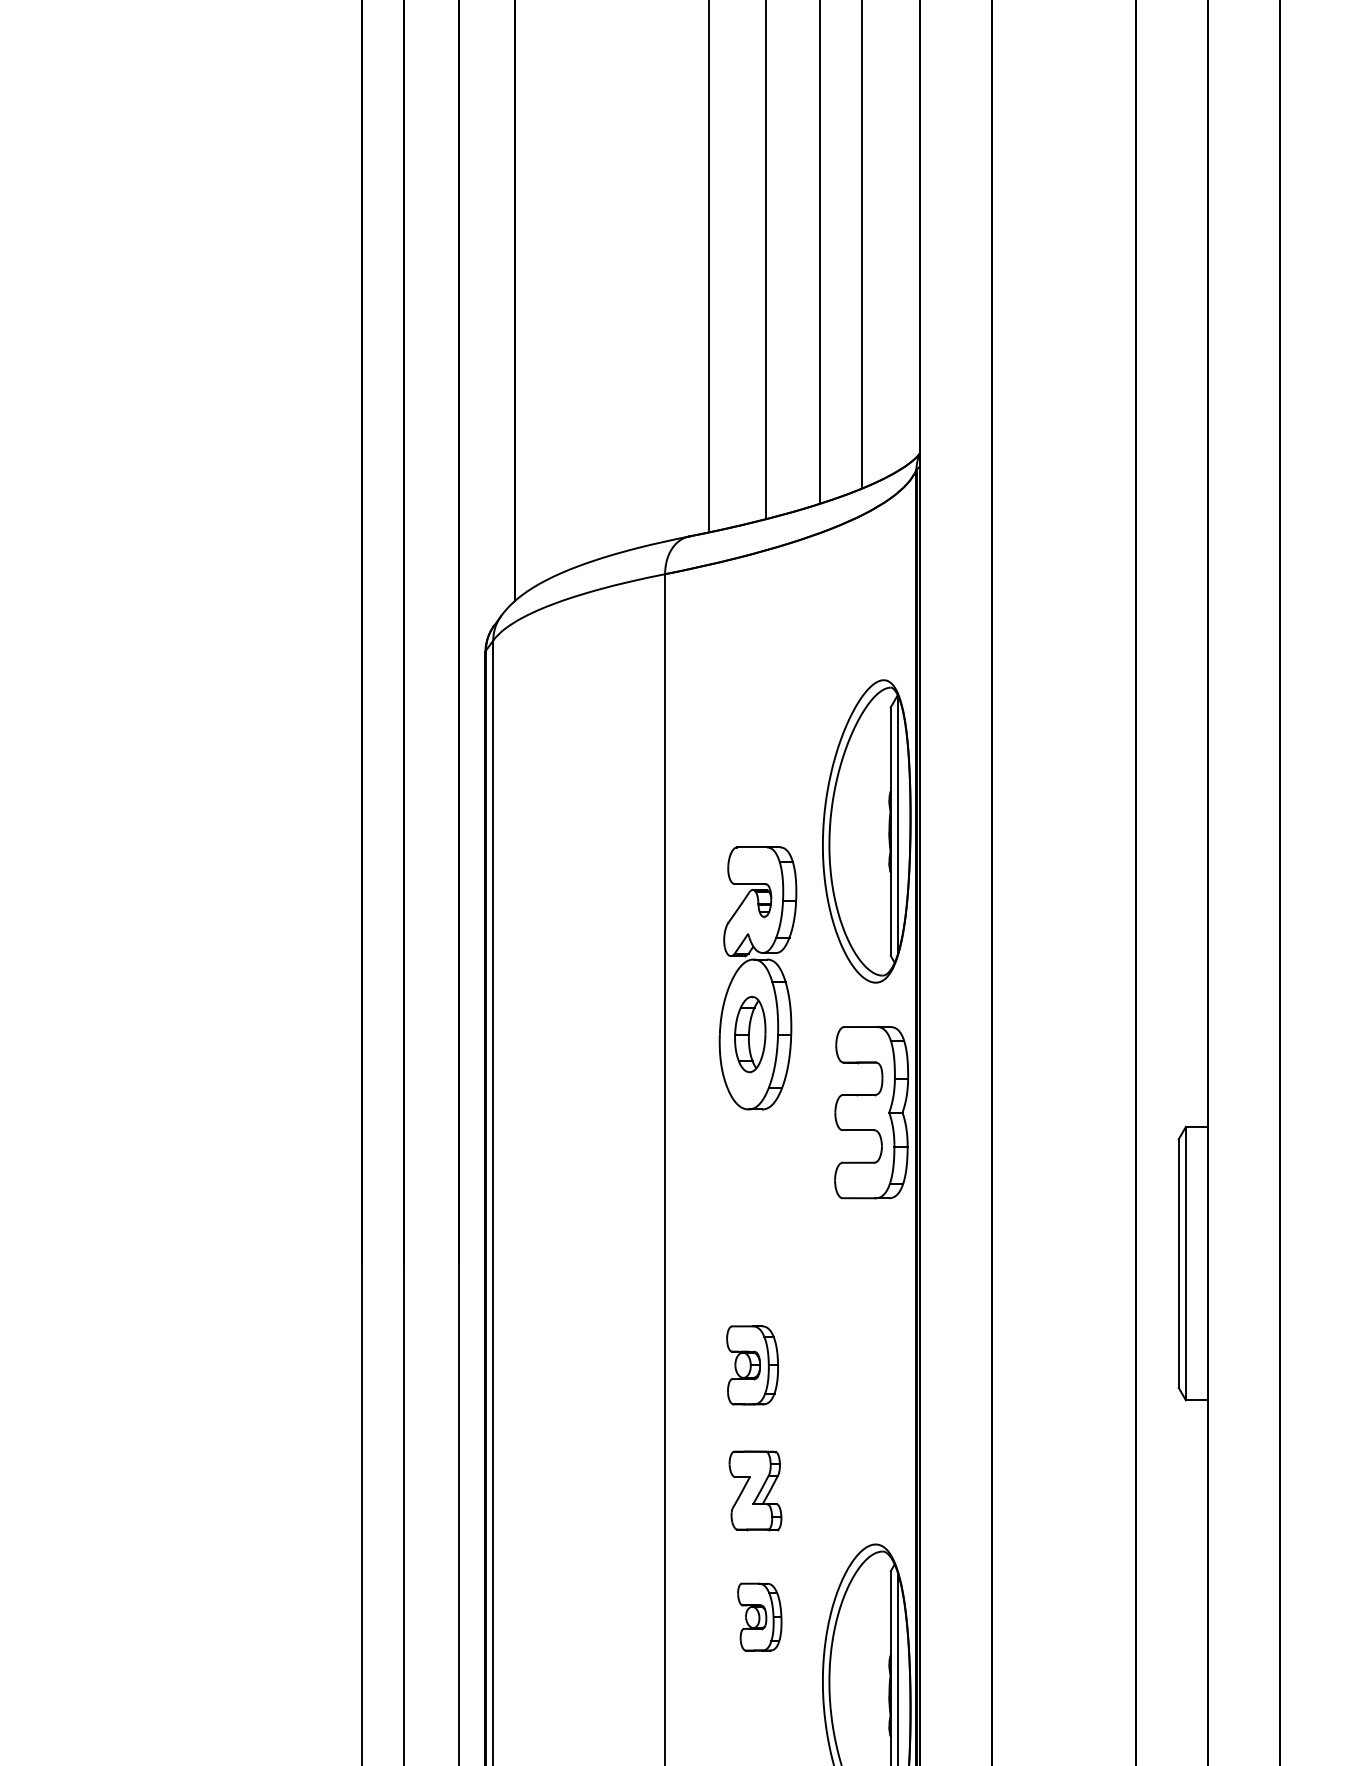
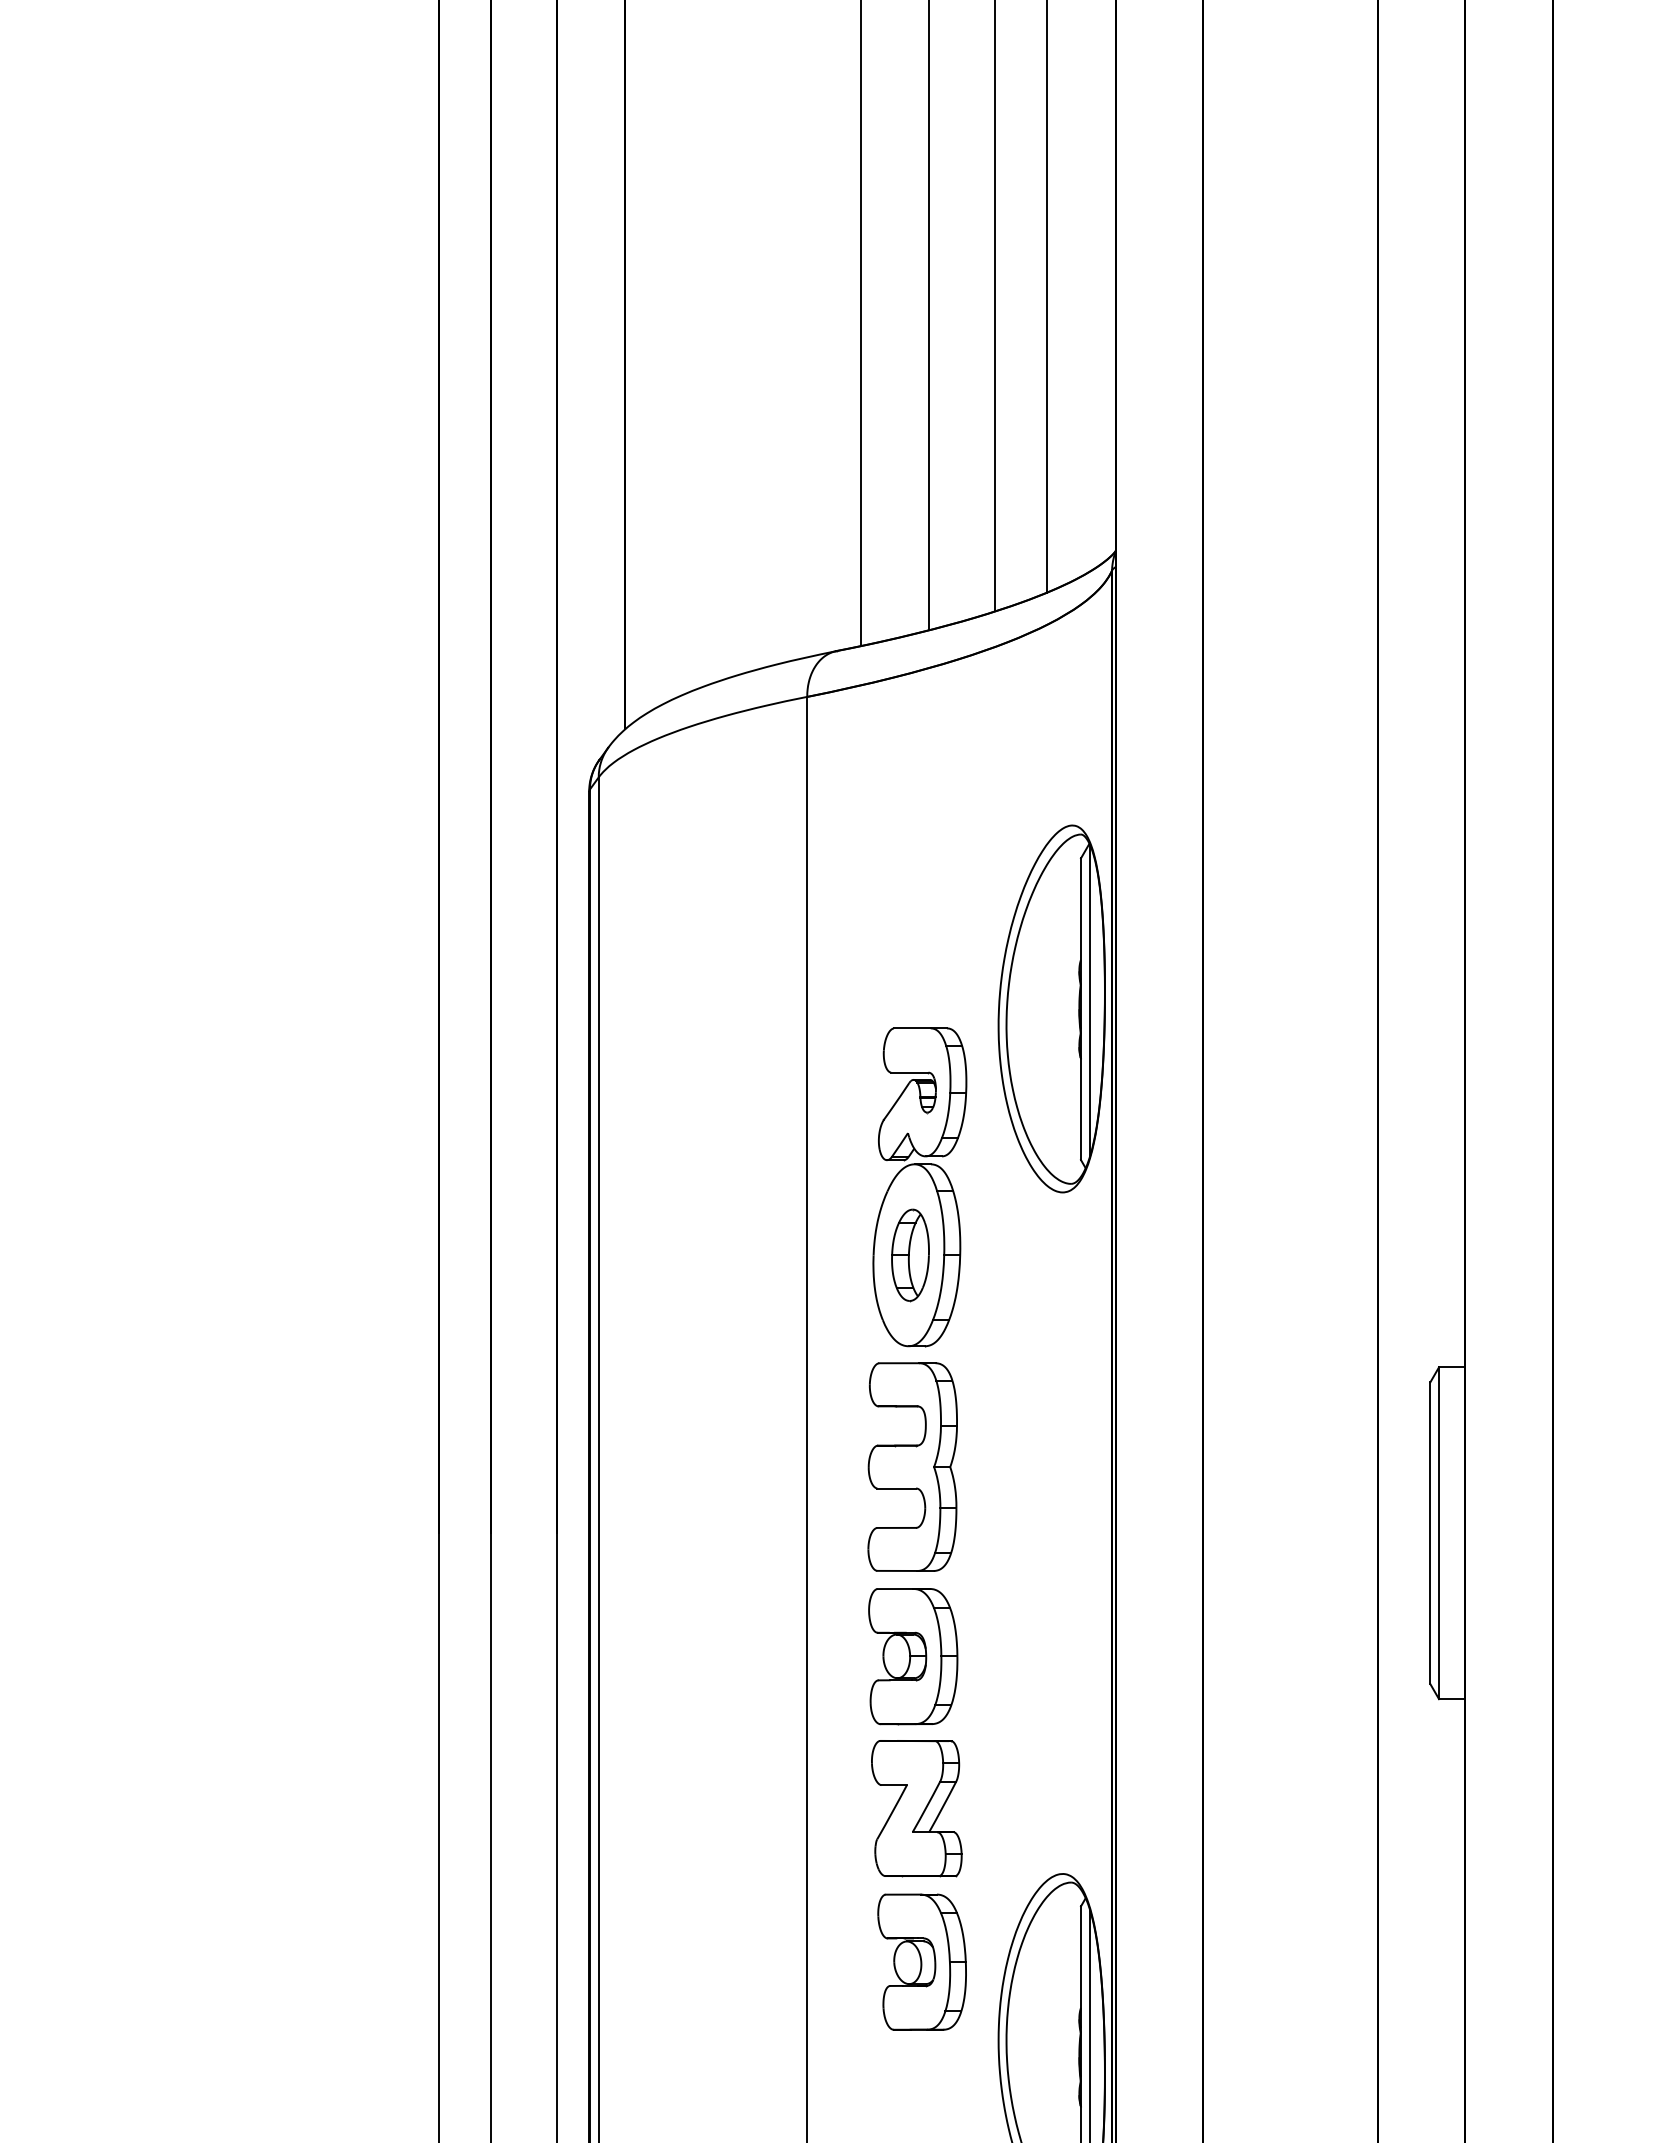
part: (871, 1112) -> (912, 1466), moved
part: (752, 1365) -> (913, 1656), size x1.43
part: (755, 1490) -> (916, 1808), size x1.43
part: (759, 1616) -> (921, 1961), size x1.67

